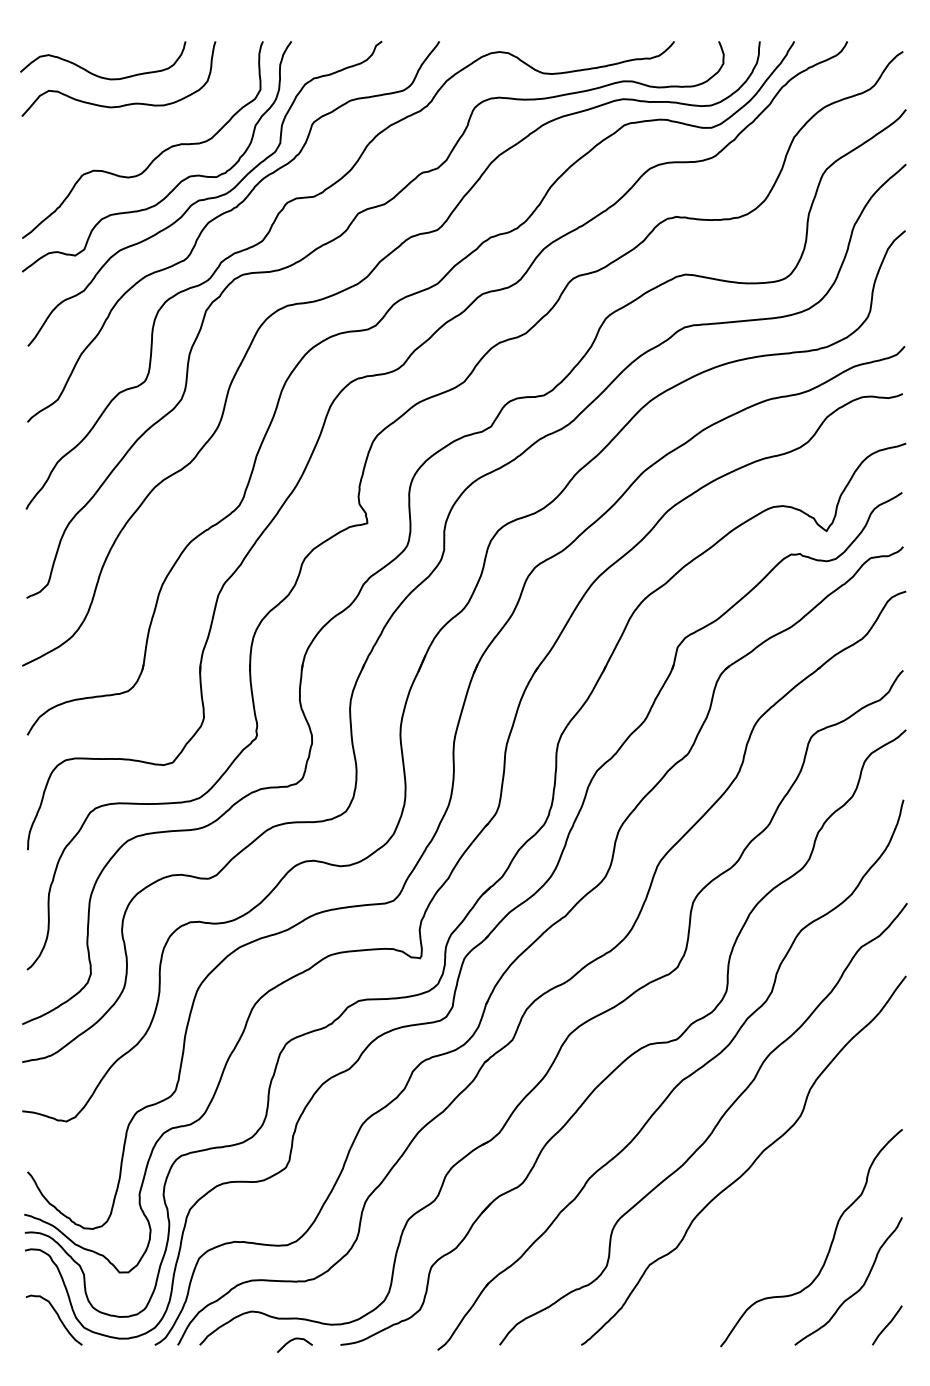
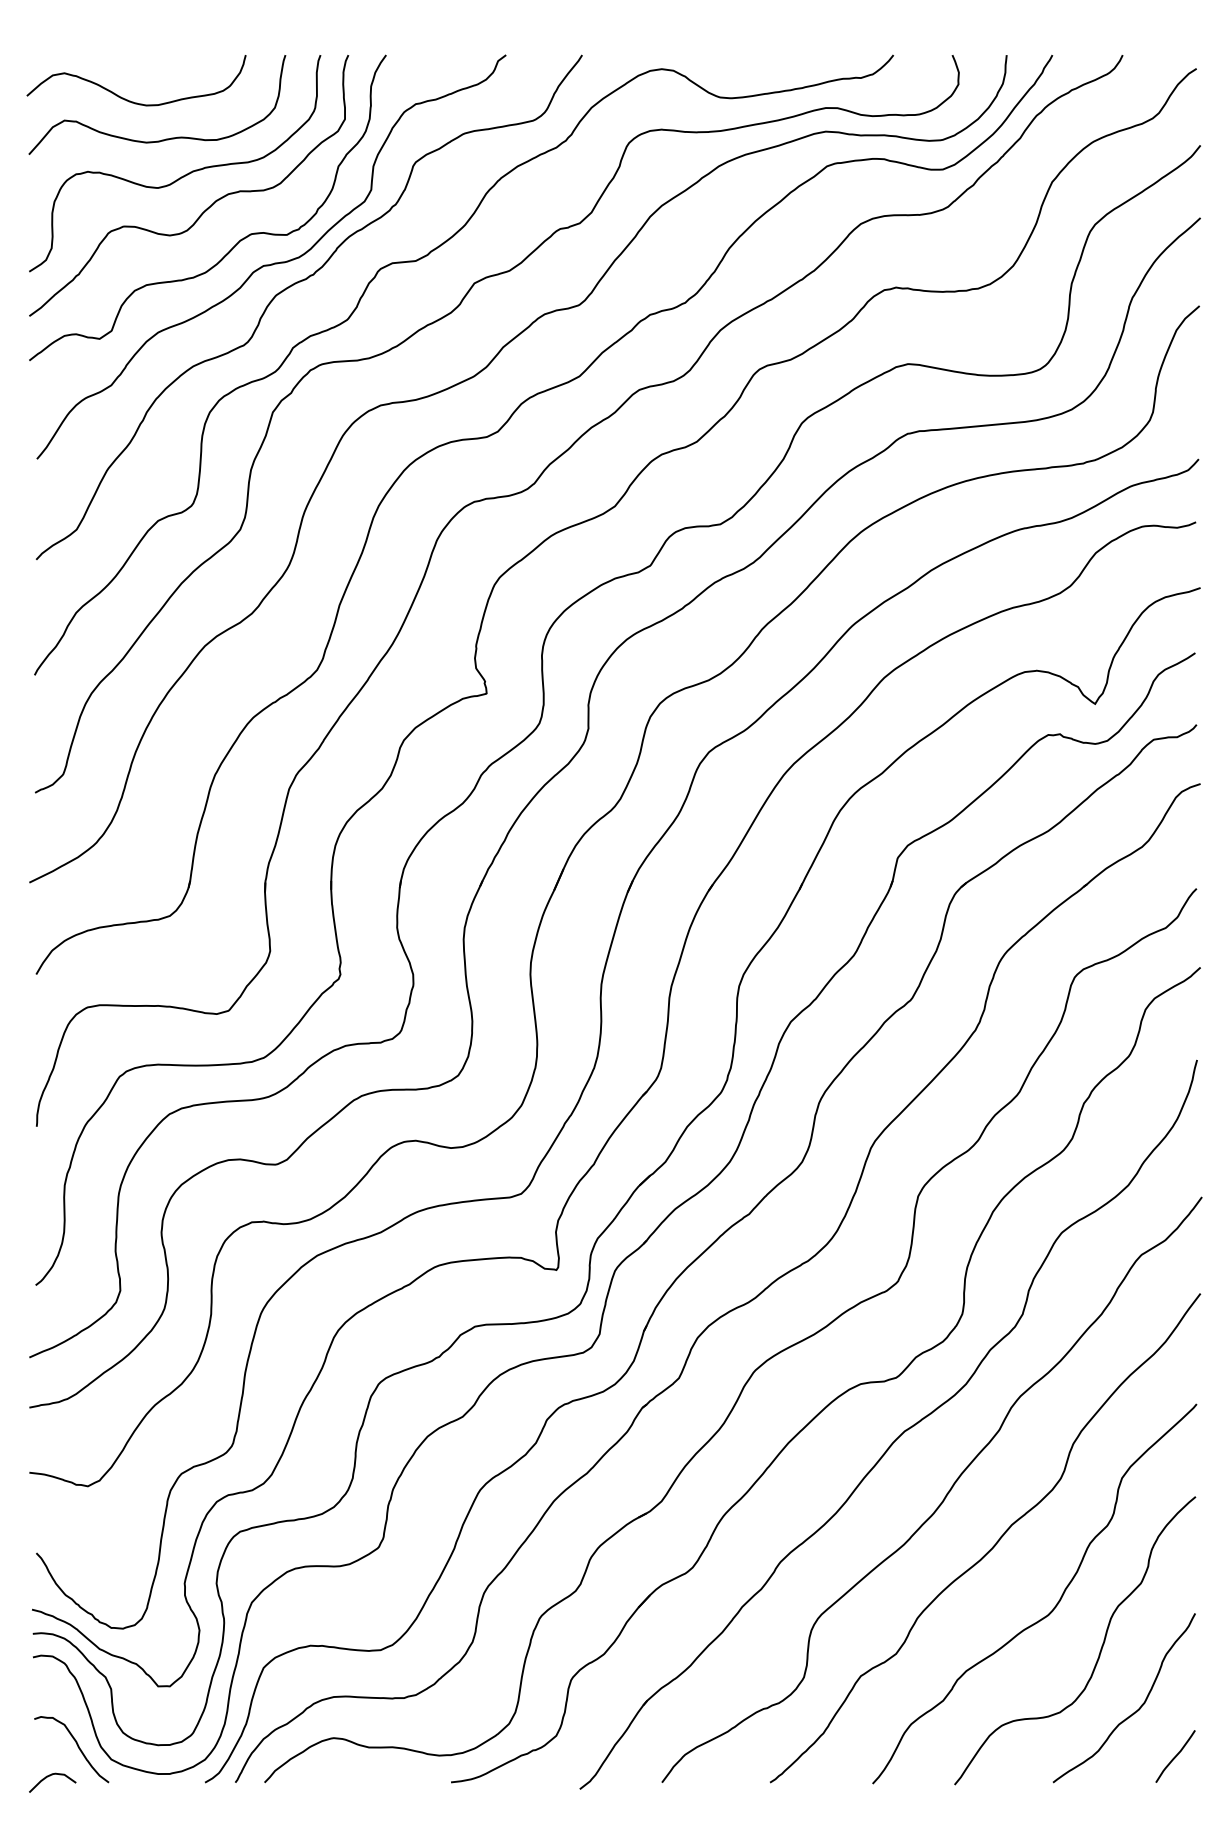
curve: (137, 133) -> (181, 176), added
curve: (795, 1212) -> (1053, 1607), added
curve: (293, 1340) -> (50, 1776), moved

